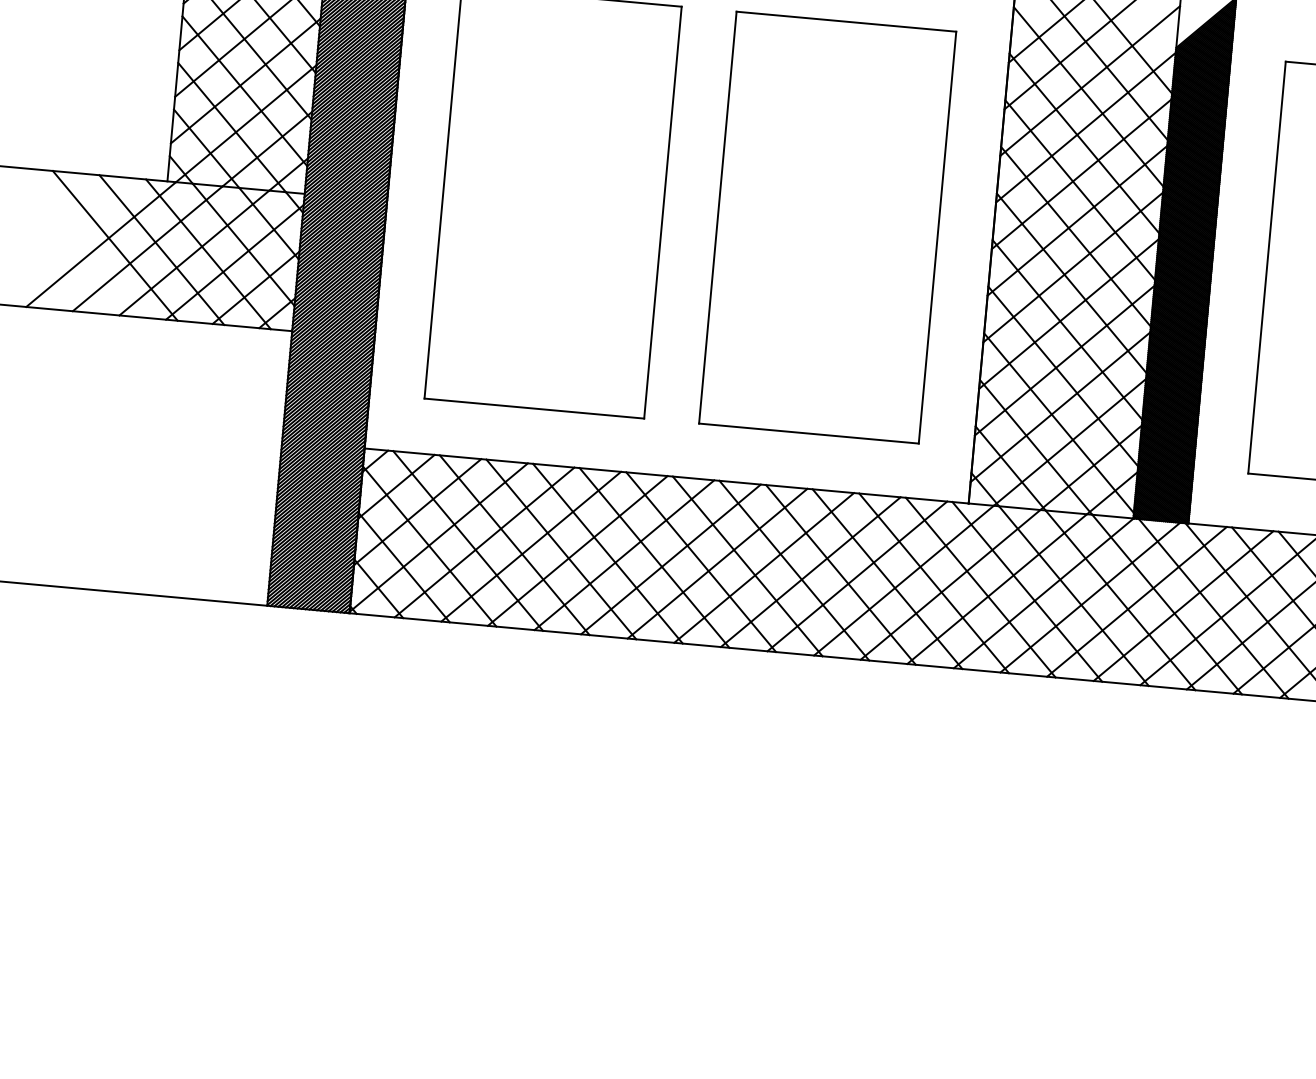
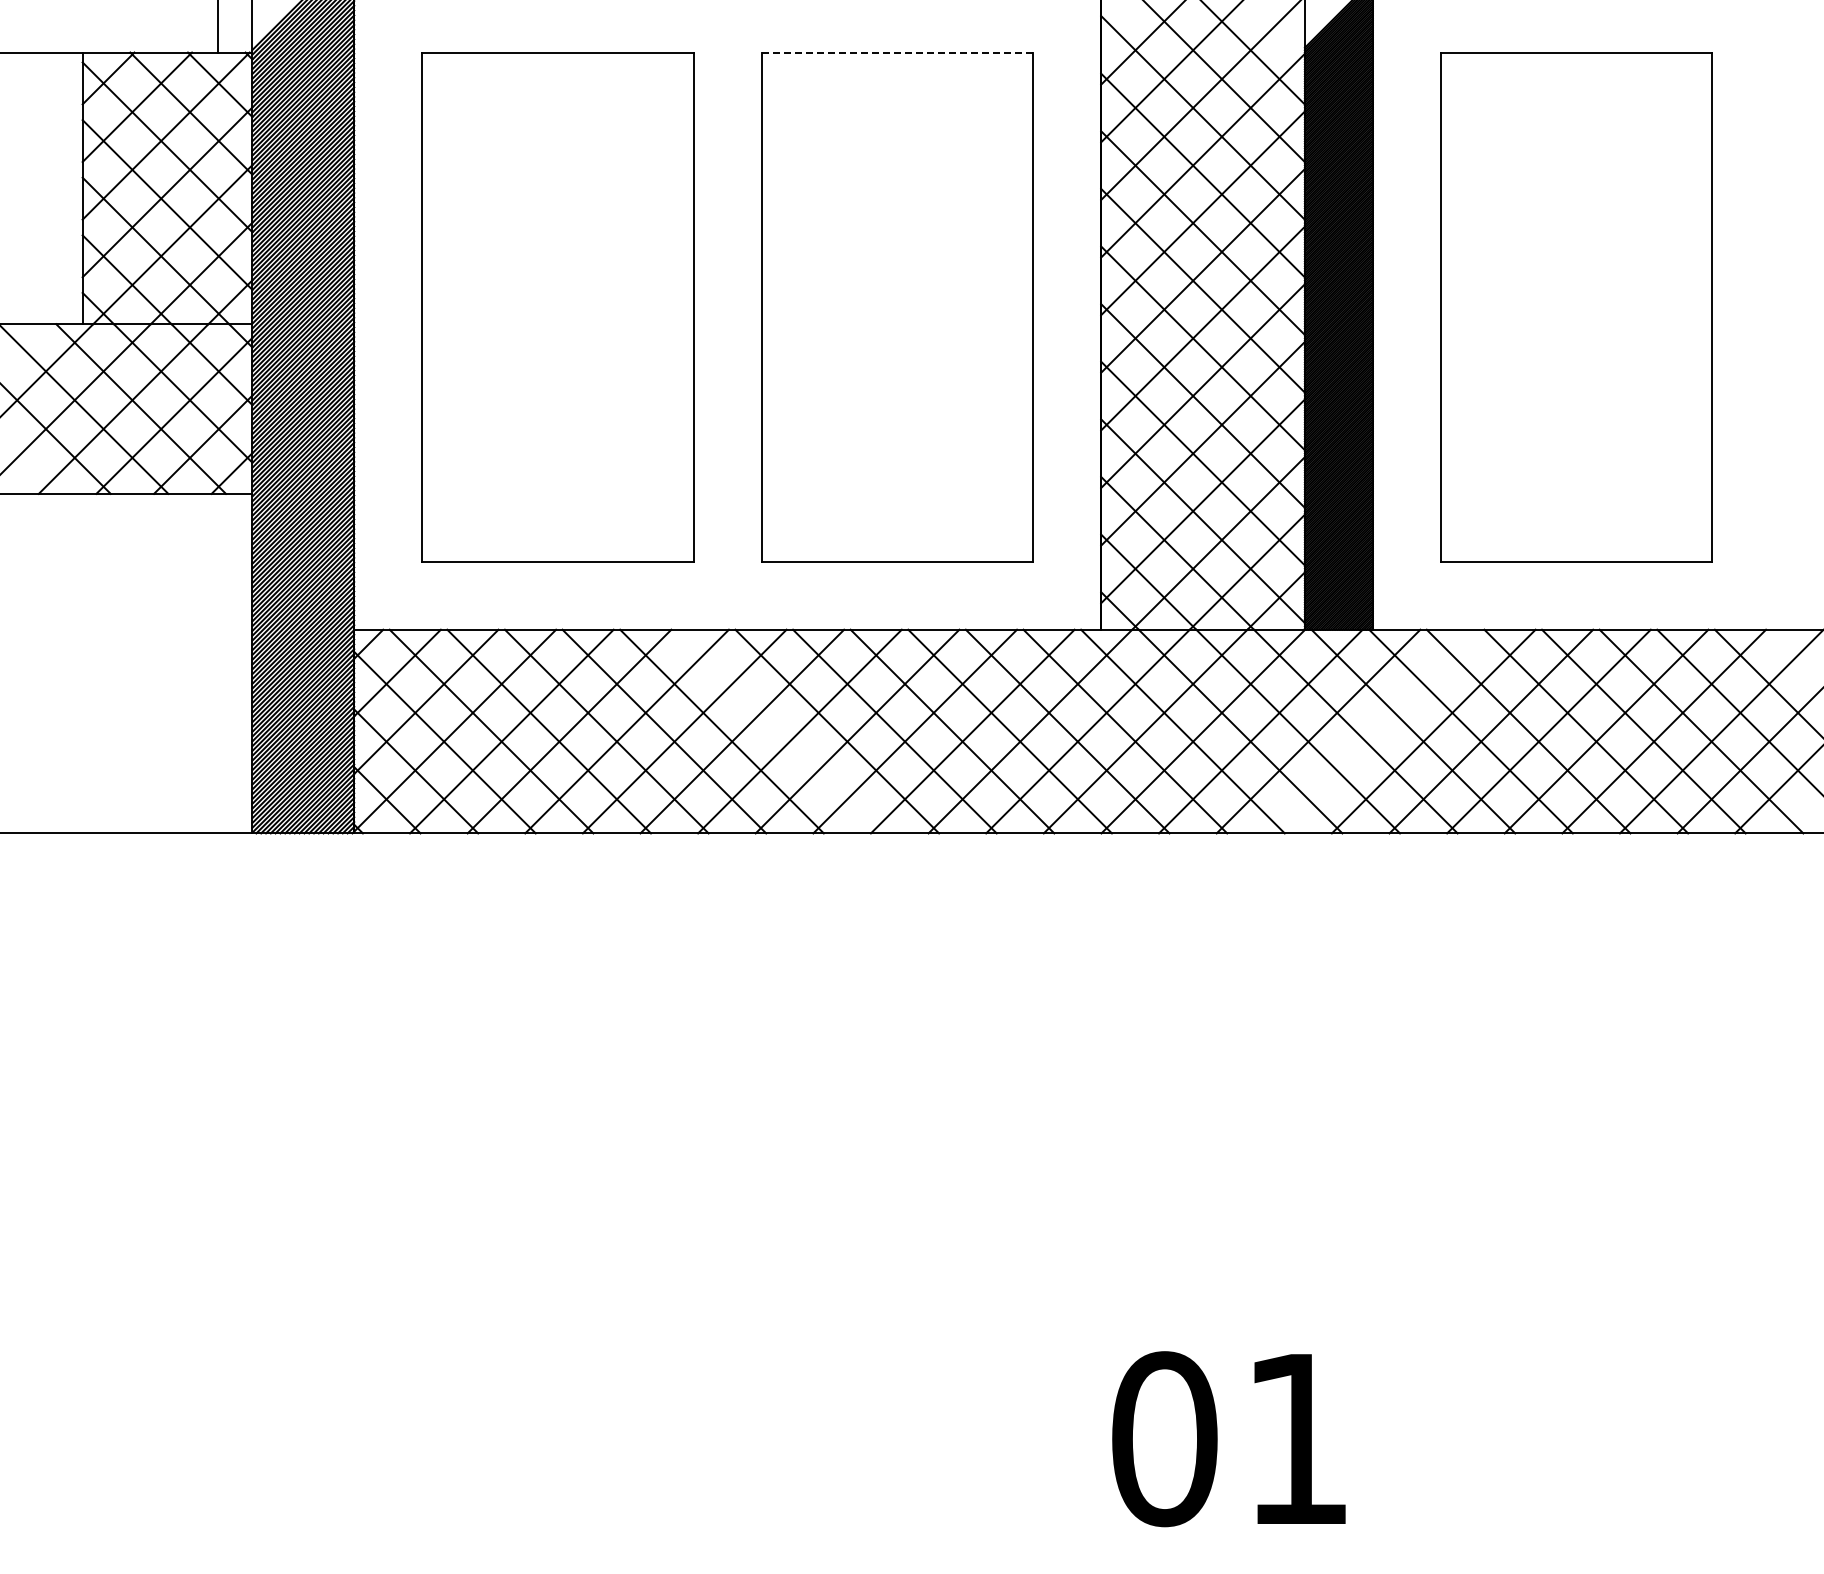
line: (846, 21) -> (897, 52), solid -> dashed
line: (701, 562) -> (779, 731), removed
line: (1183, 605) -> (1375, 731), removed

